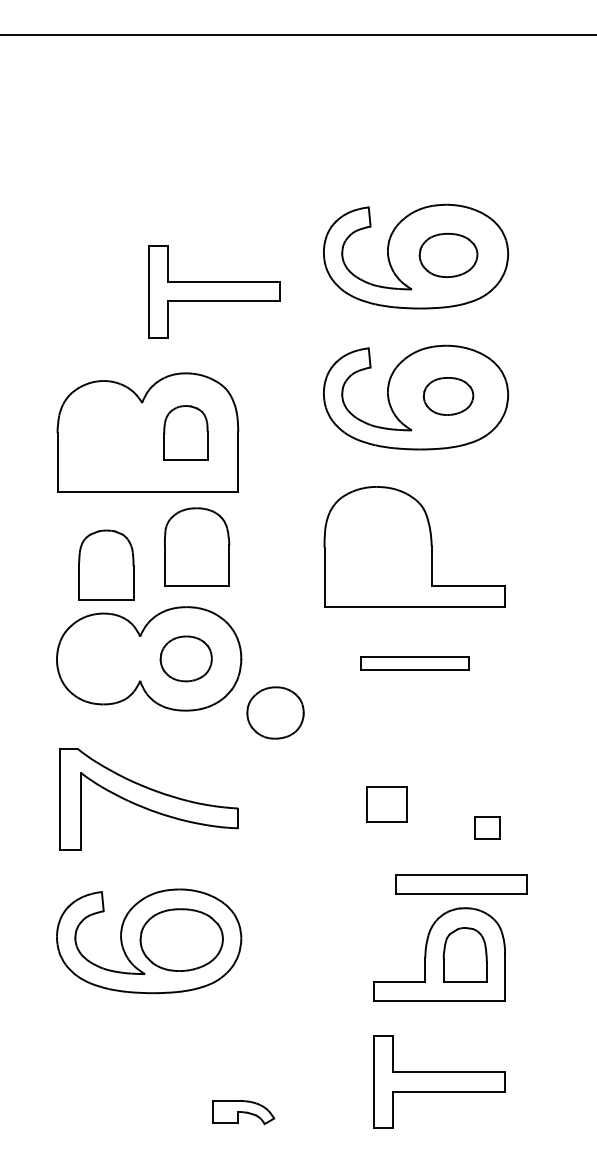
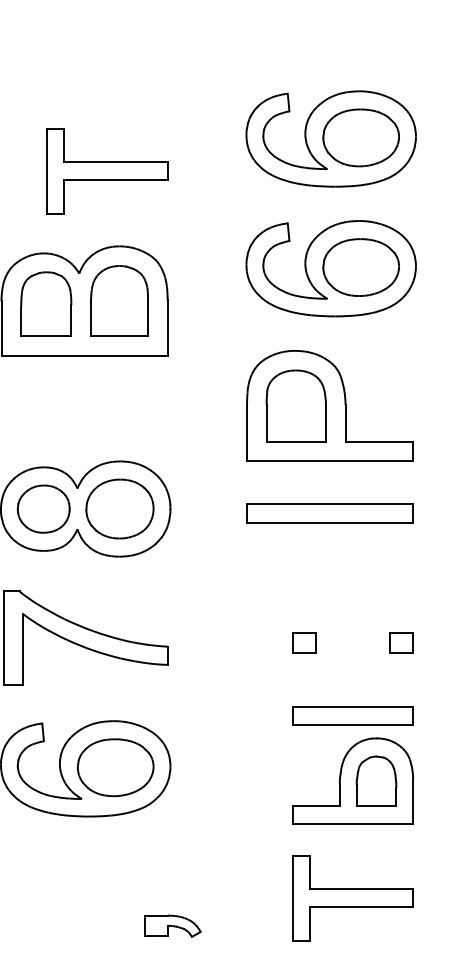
part: (448, 255) -> (361, 137), size x1.43
part: (214, 291) -> (107, 171), moved
part: (448, 396) -> (361, 267), size x1.67
part: (185, 432) -> (119, 300), size x1.43
part: (197, 546) -> (296, 405), moved
part: (106, 564) -> (46, 303), moved
part: (185, 658) -> (119, 508), size x1.43
part: (414, 663) -> (329, 513), size x1.67
part: (275, 712) -> (43, 508), moved
part: (386, 804) -> (304, 642), size x0.62
part: (487, 827) -> (401, 642), moved
part: (461, 884) -> (352, 716), moved

